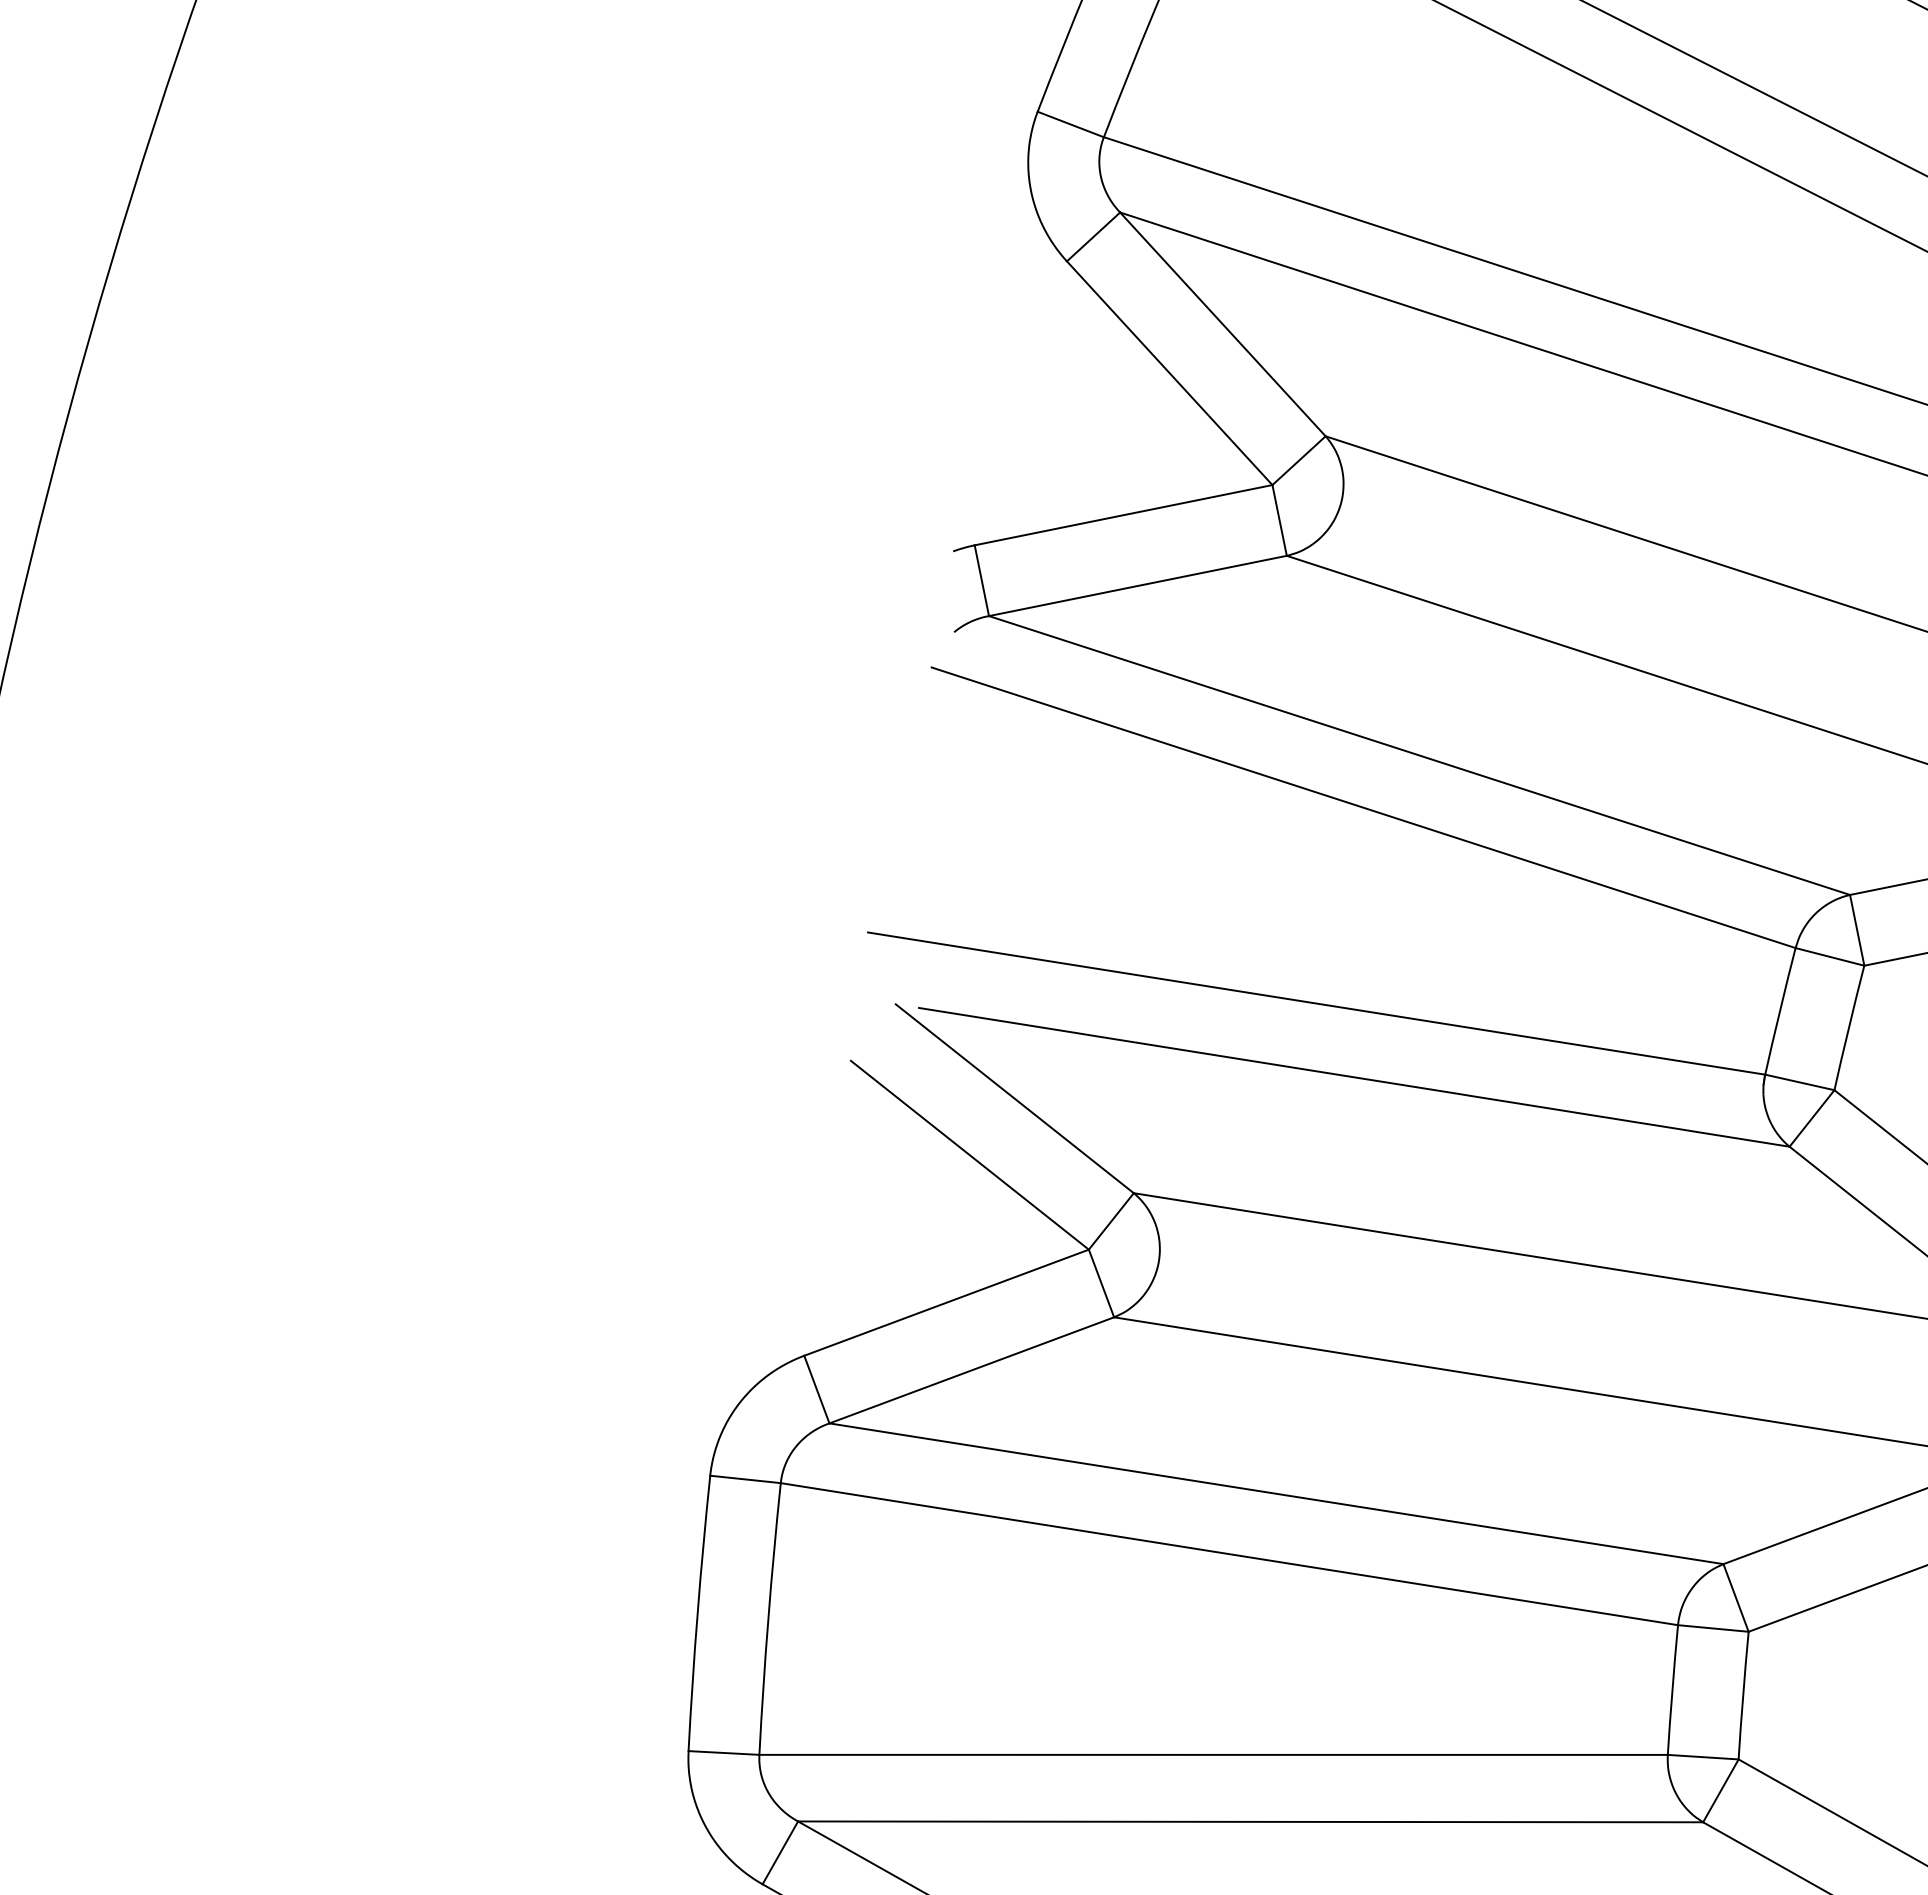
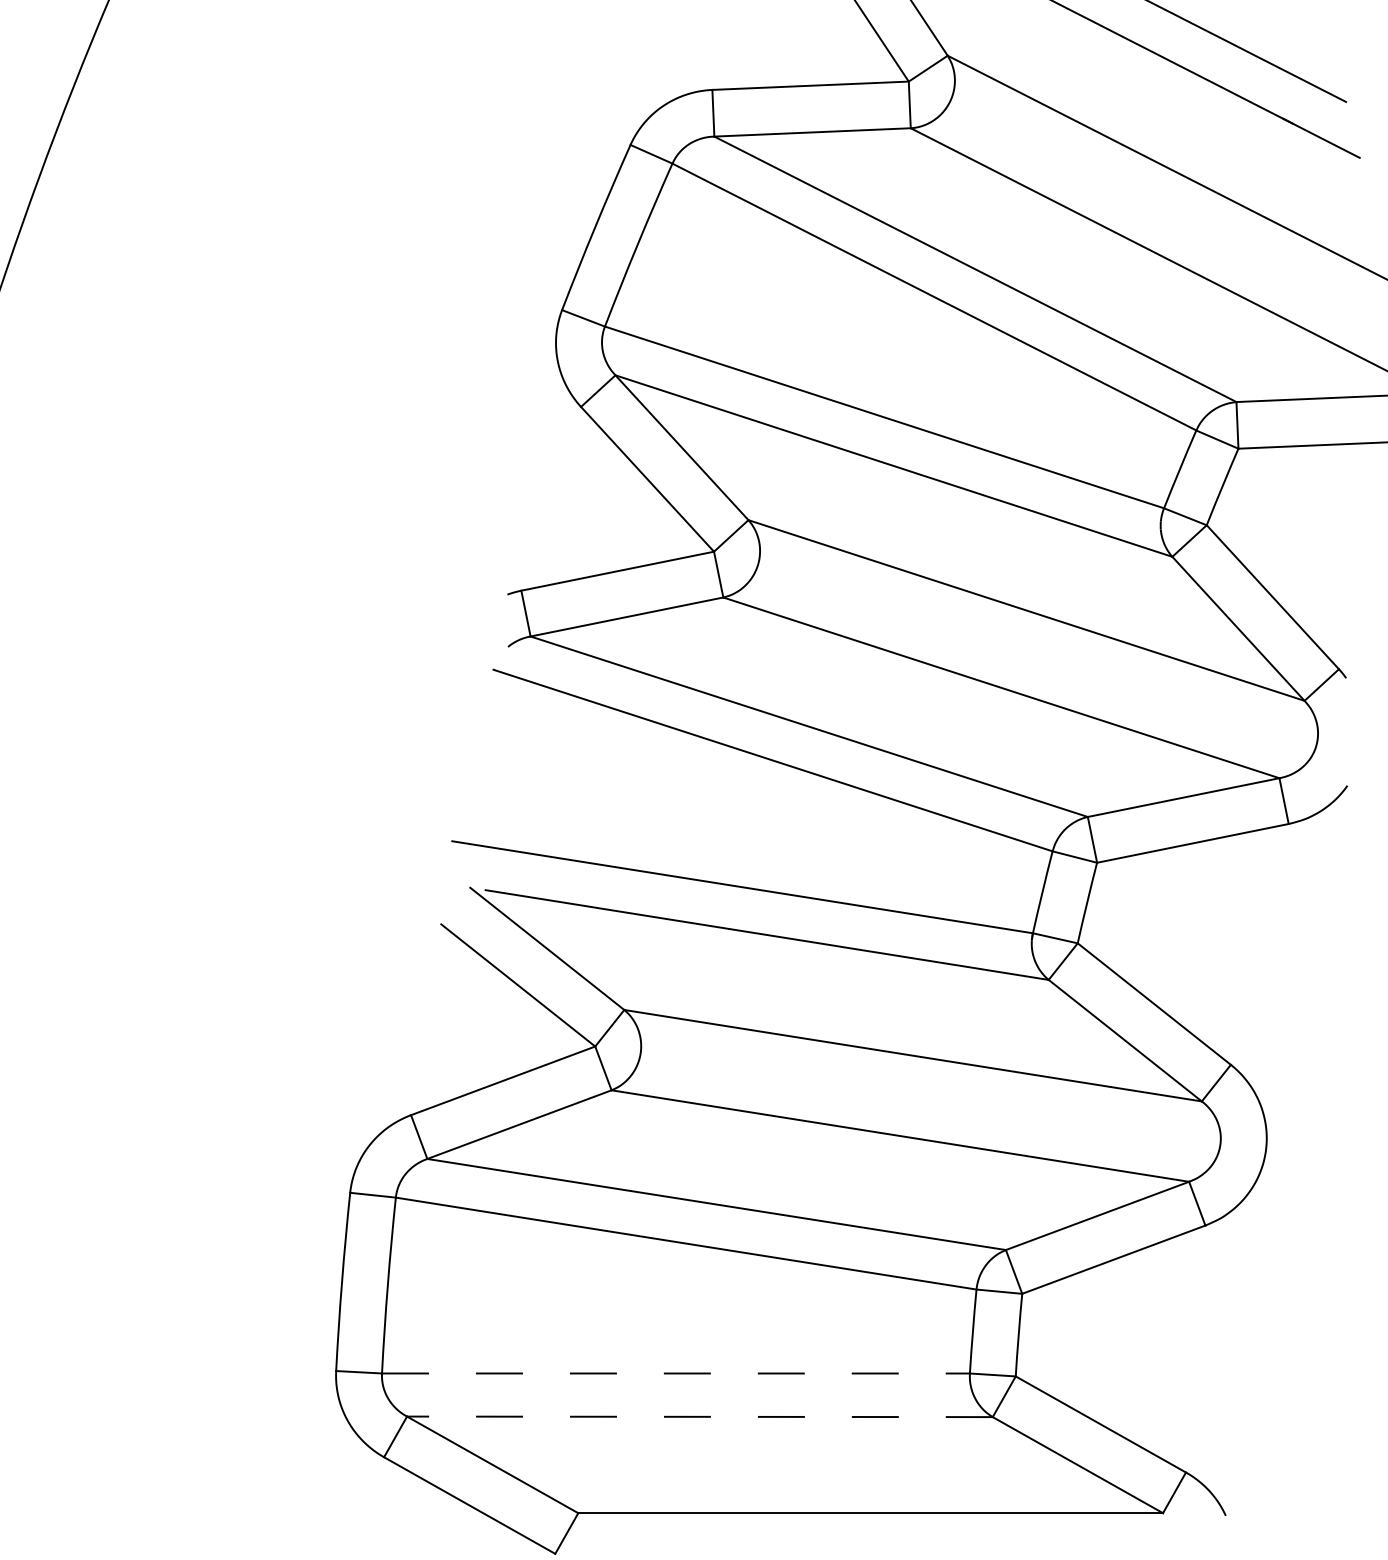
line: (1212, 1754) -> (675, 1373), solid -> dashed
line: (1249, 1821) -> (699, 1416), solid -> dashed

